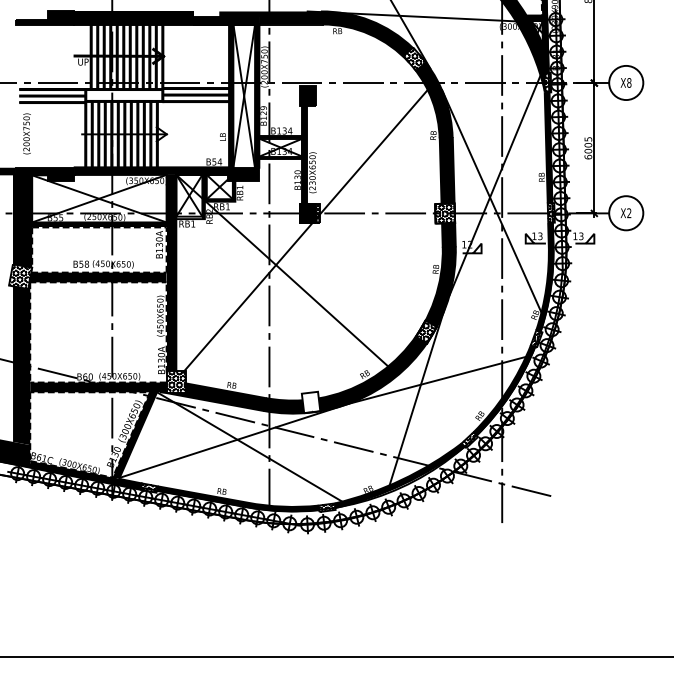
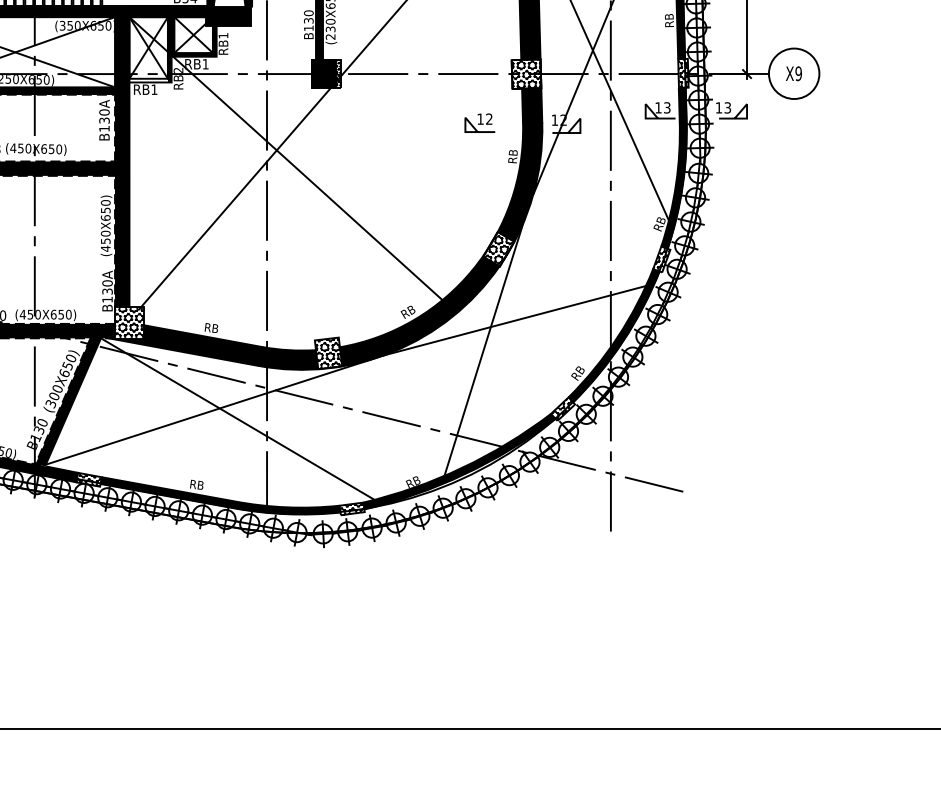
text: (629, 213) -> (798, 74), X2 -> X9
part: (412, 246) -> (478, 122), added
hatch: (310, 401) -> (327, 351), added

